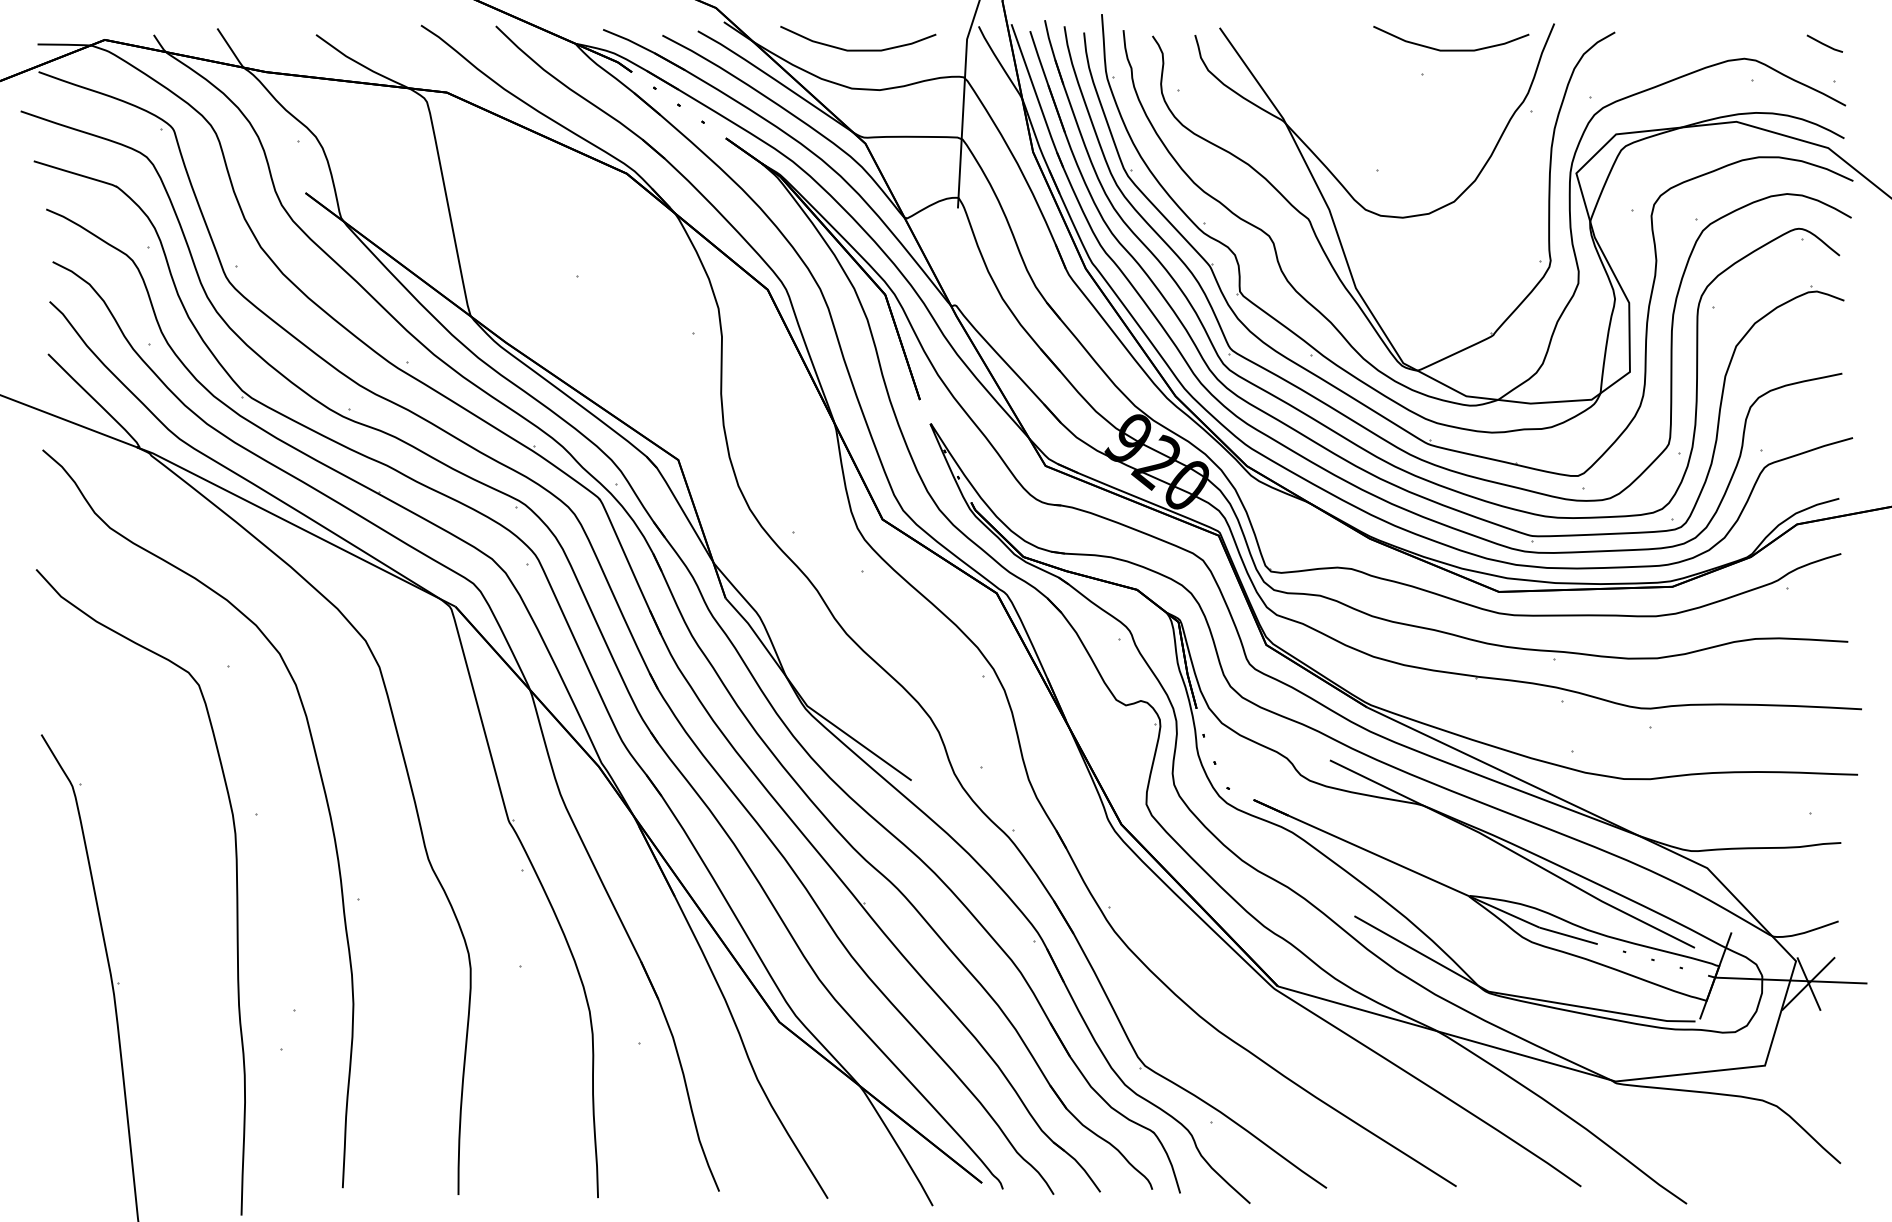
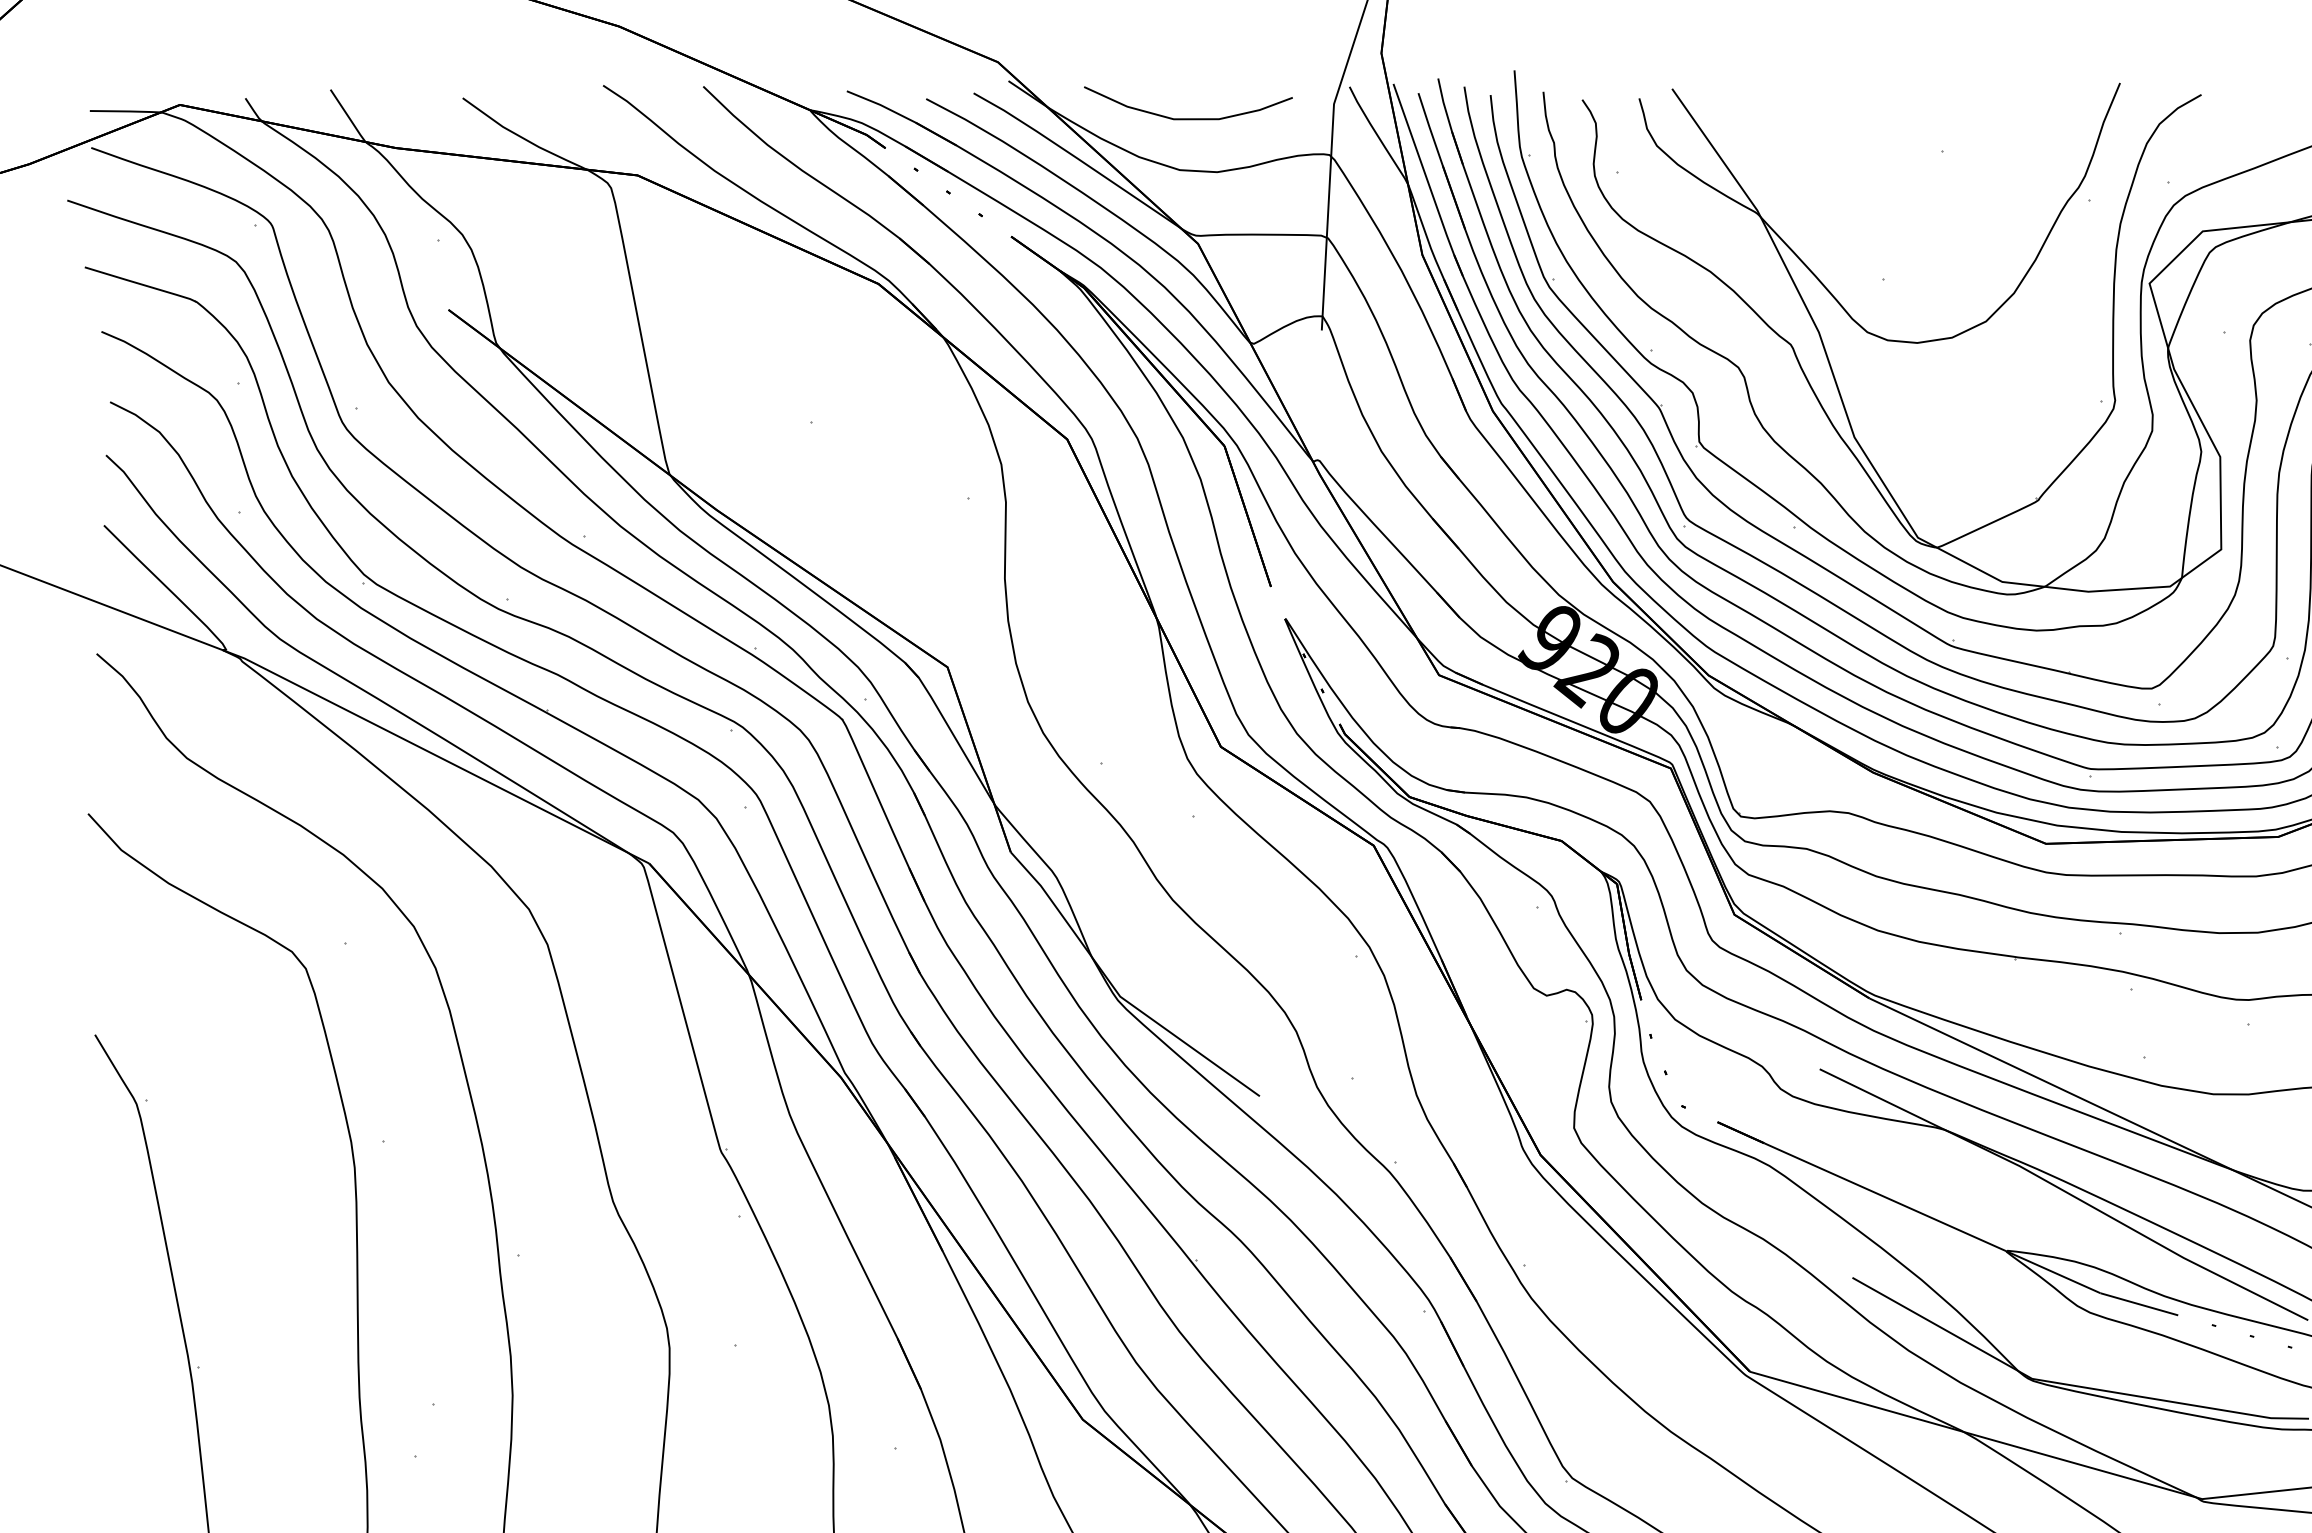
curve: (1451, 49) -> (1982, 117), removed

